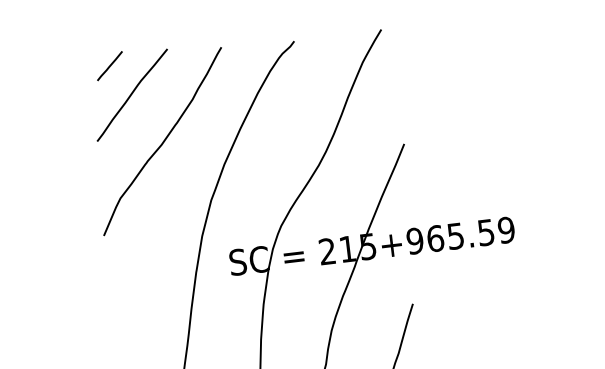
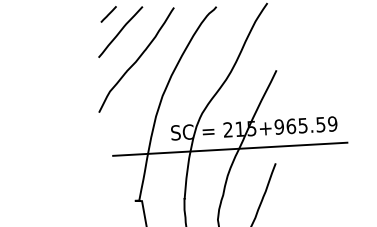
line: (333, 283) -> (230, 148), added

